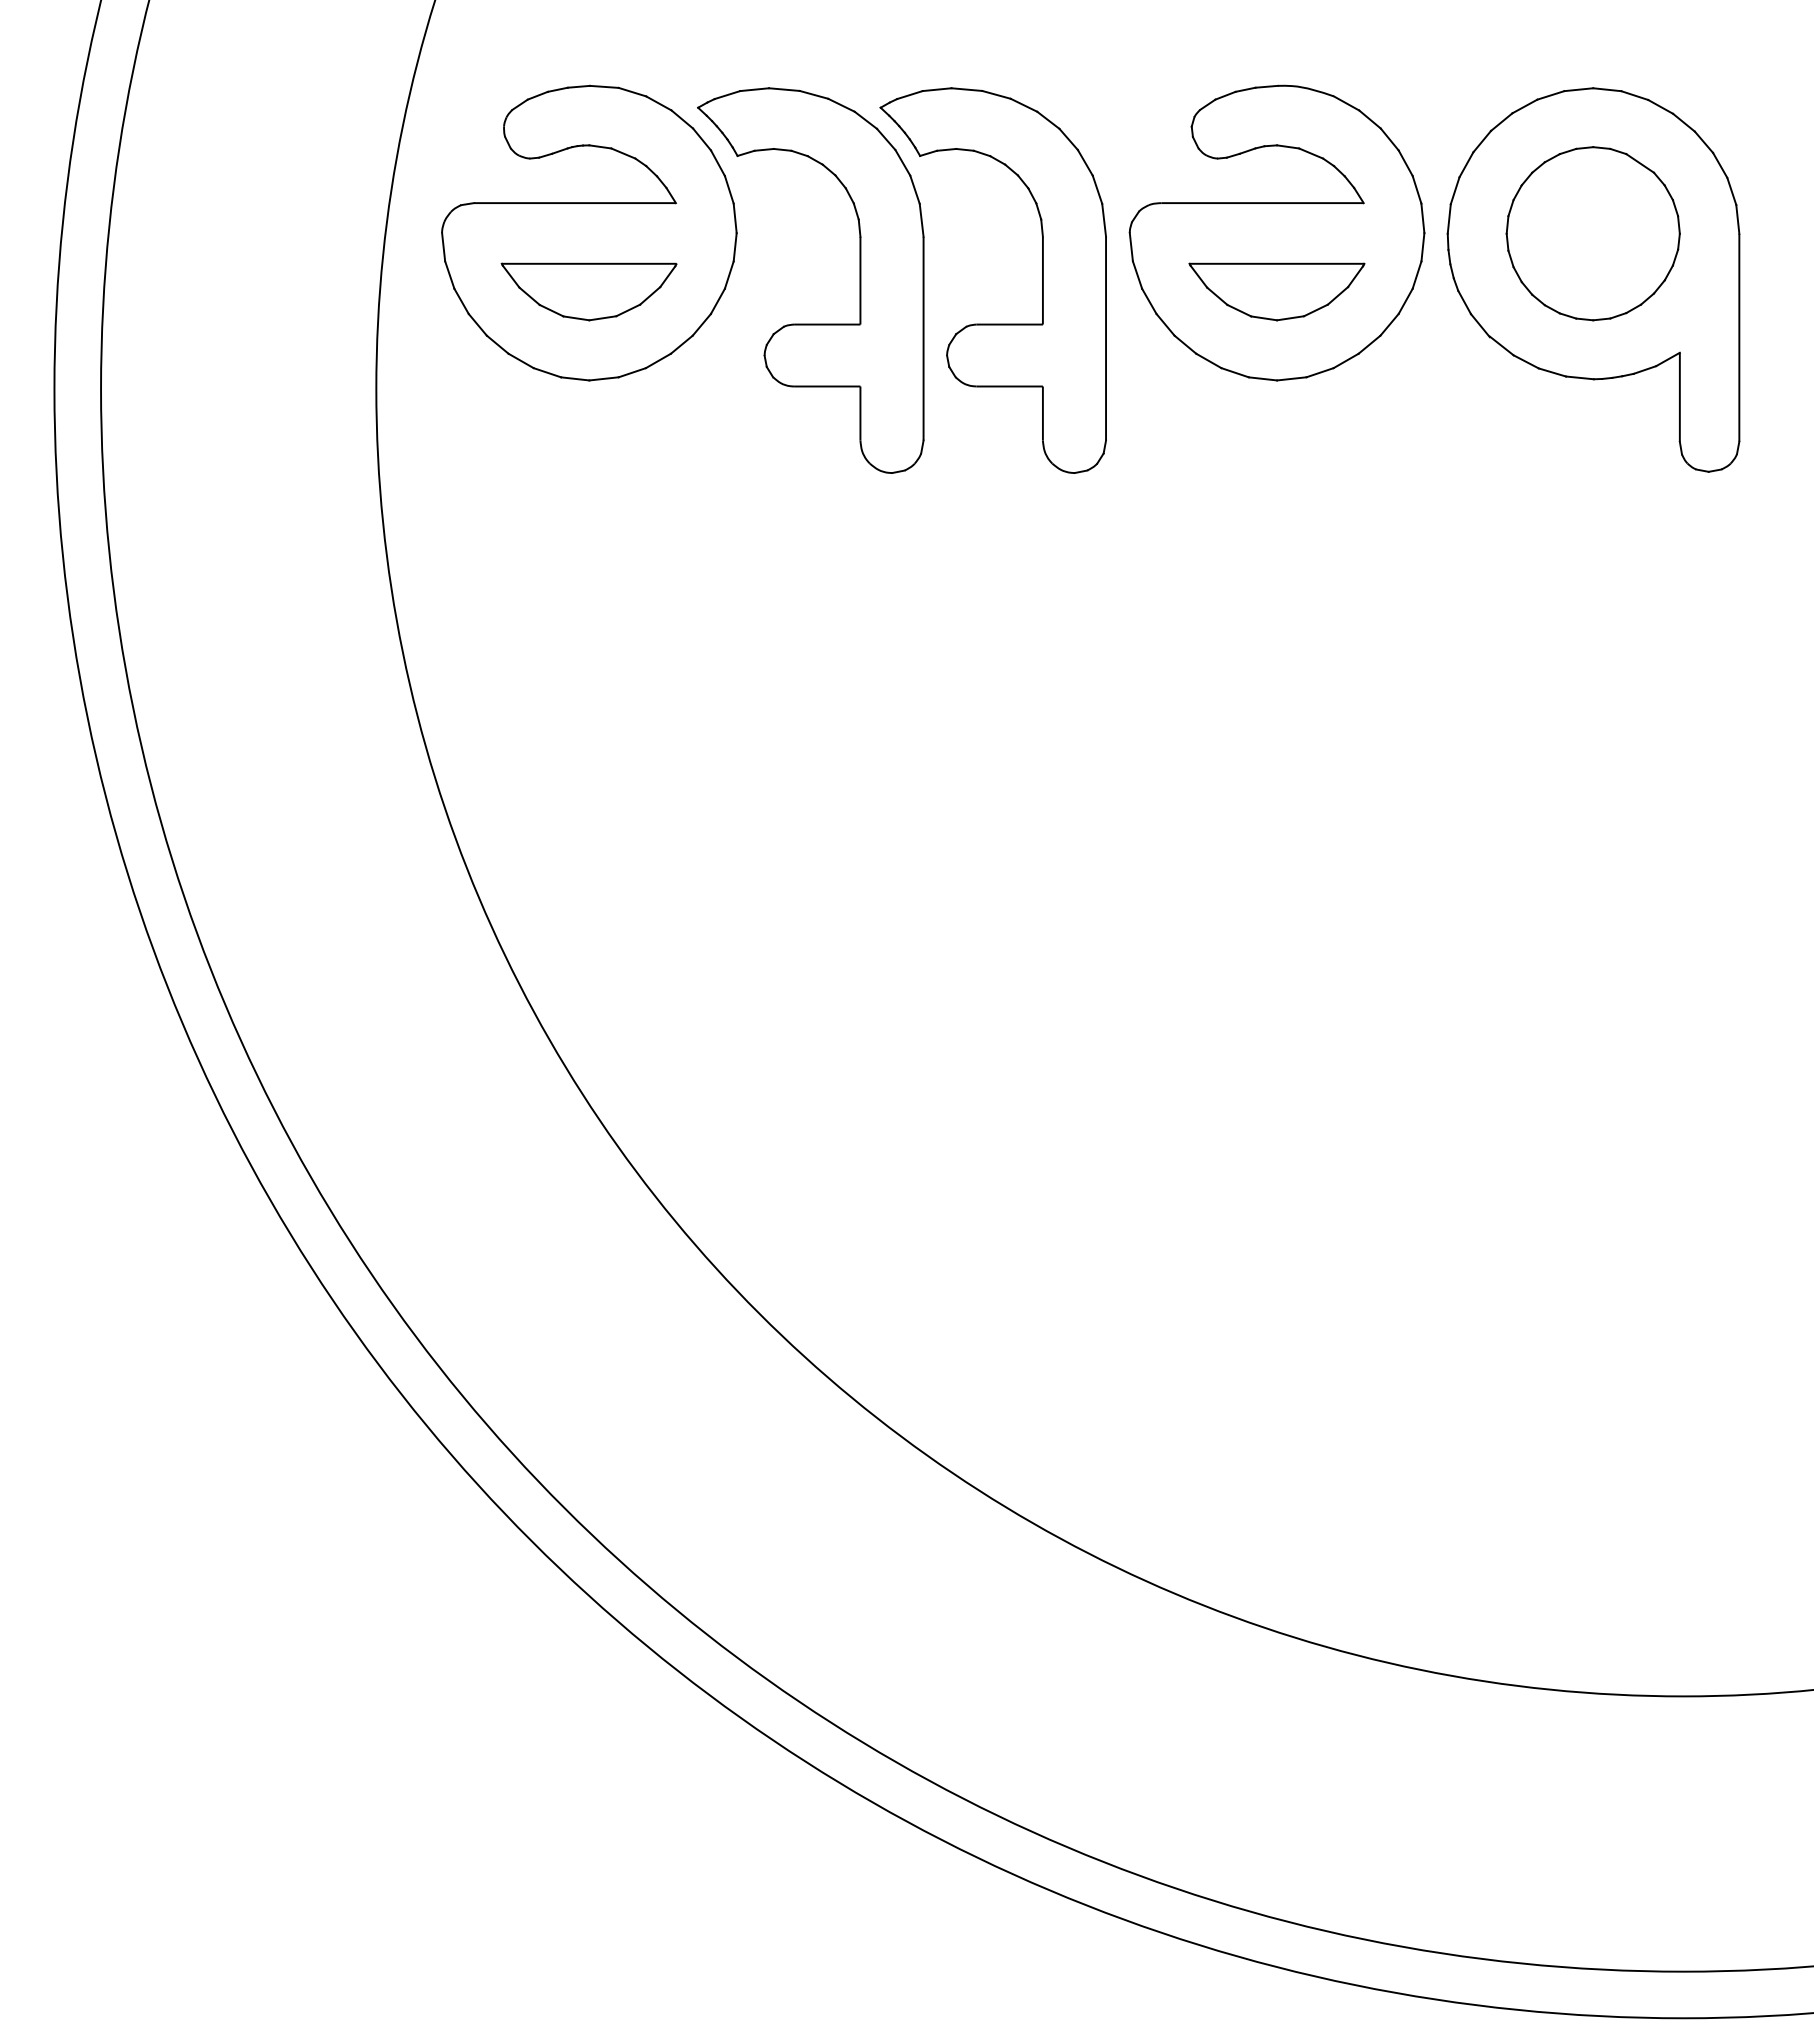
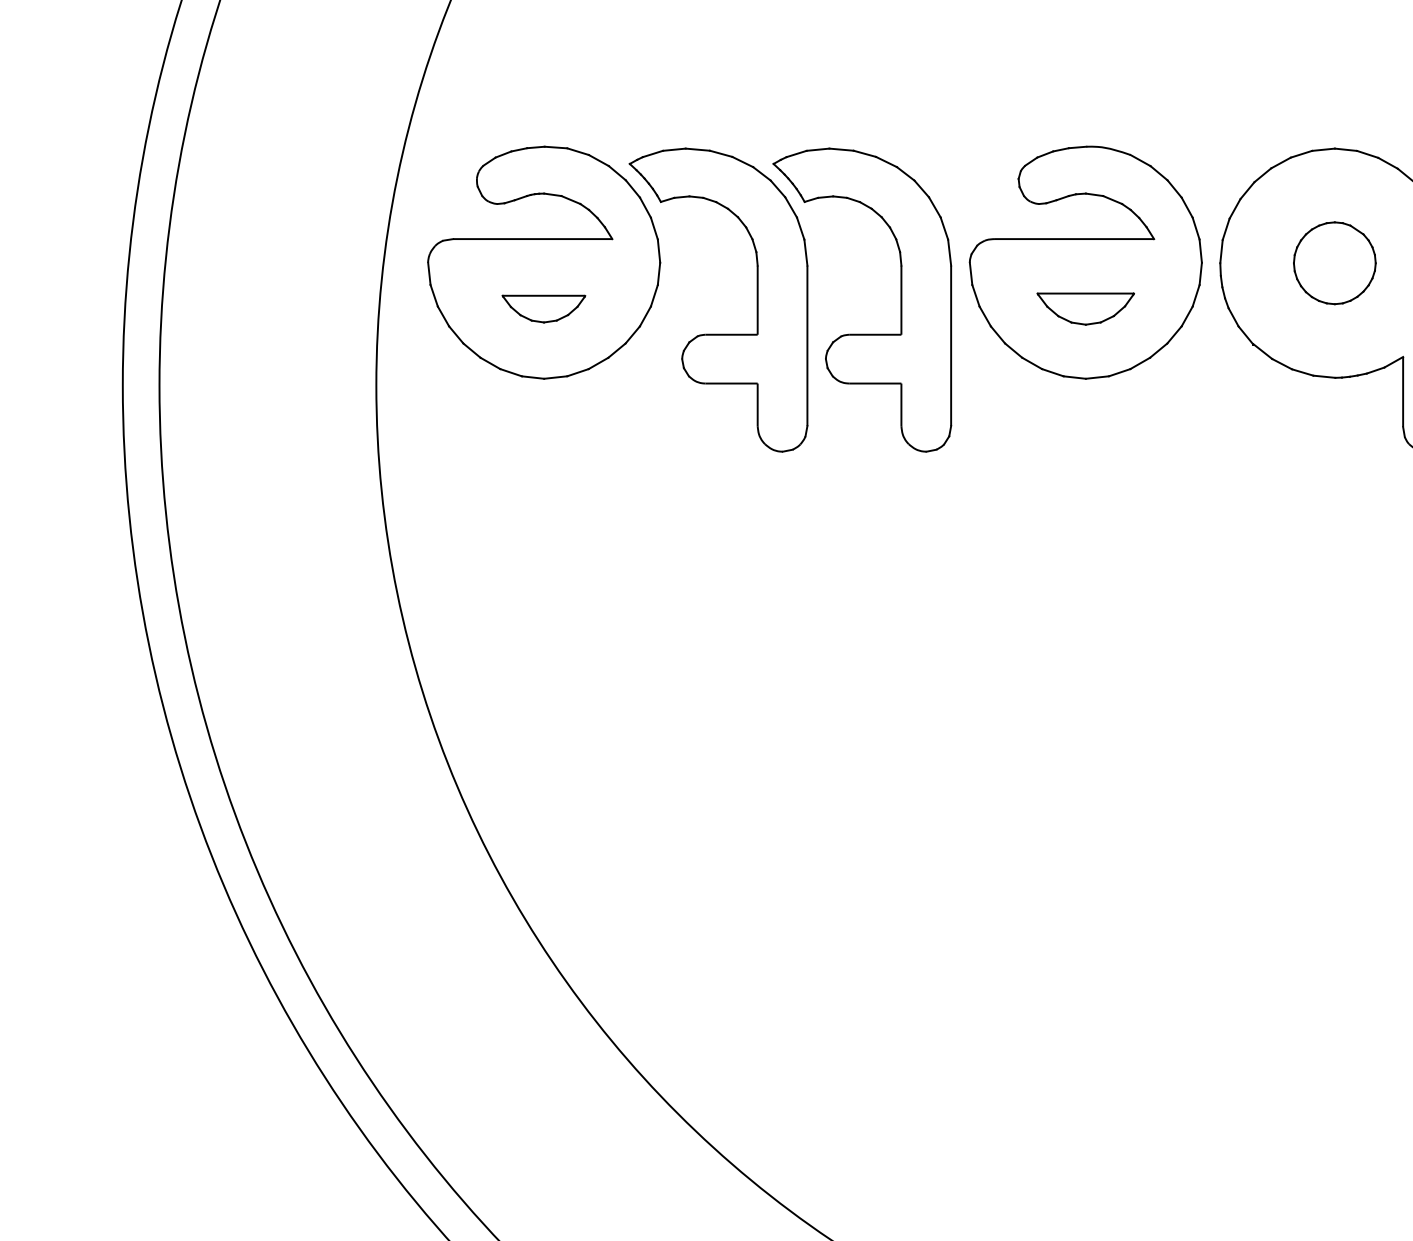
part: (1592, 233) -> (1334, 263), size x0.6
part: (588, 291) -> (543, 308), size x0.6
part: (1276, 291) -> (1085, 308), size x0.7

